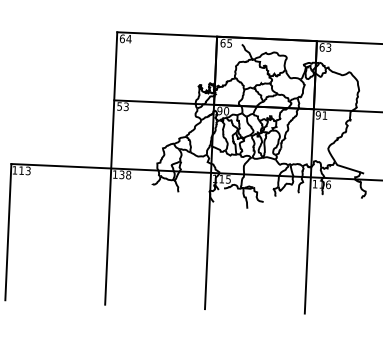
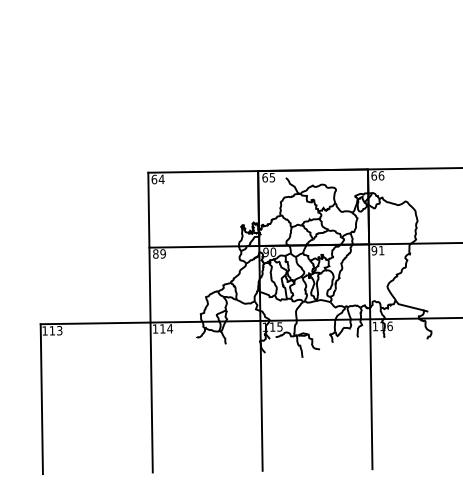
text: (328, 47) -> (381, 175), 63 -> 66
text: (123, 106) -> (159, 253), 53 -> 89
text: (125, 174) -> (166, 328), 138 -> 114

